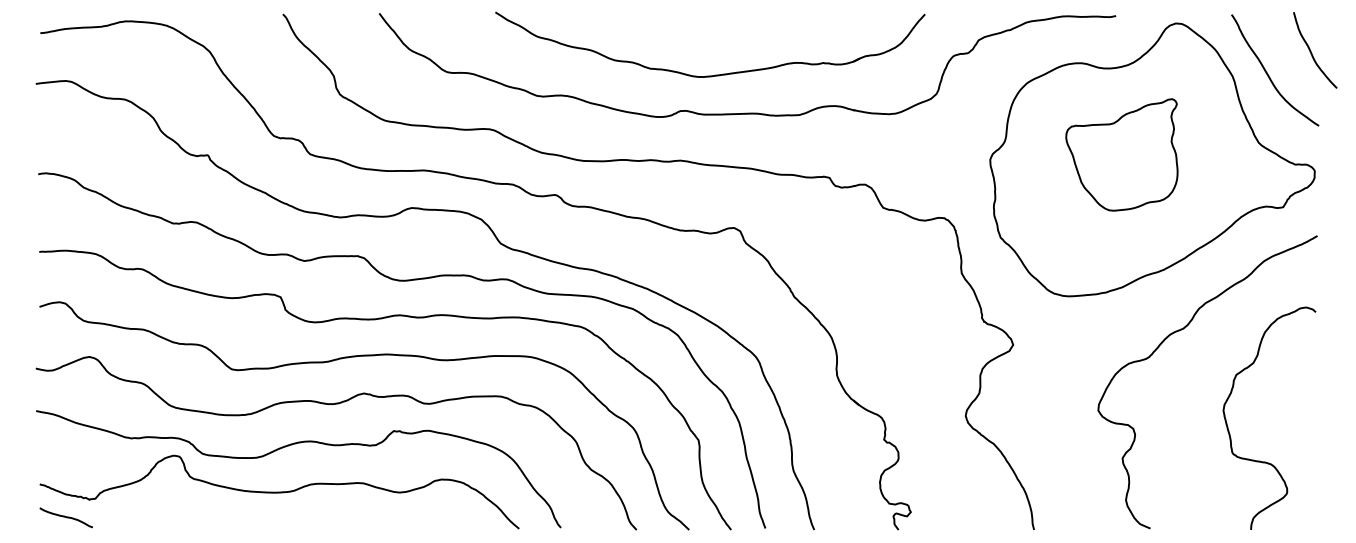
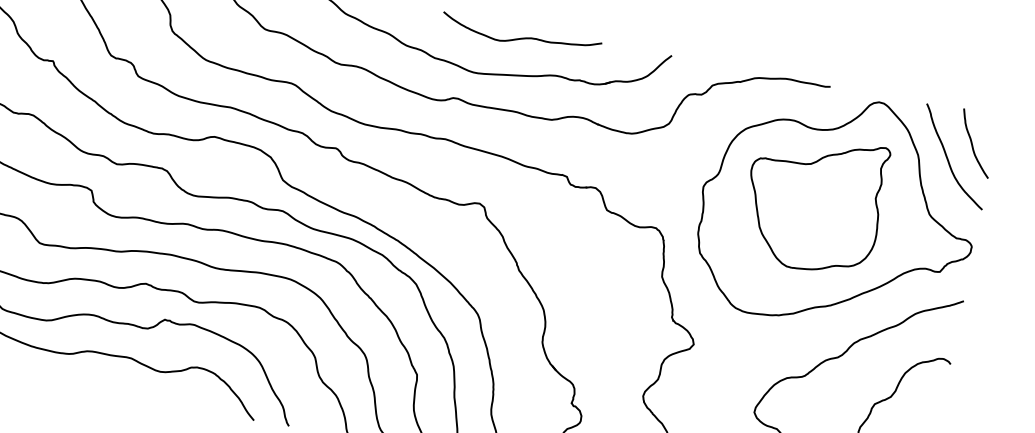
curve: (745, 26) -> (520, 37), added
curve: (1311, 50) -> (972, 143), moved
part: (1121, 154) -> (813, 202), size x1.43

